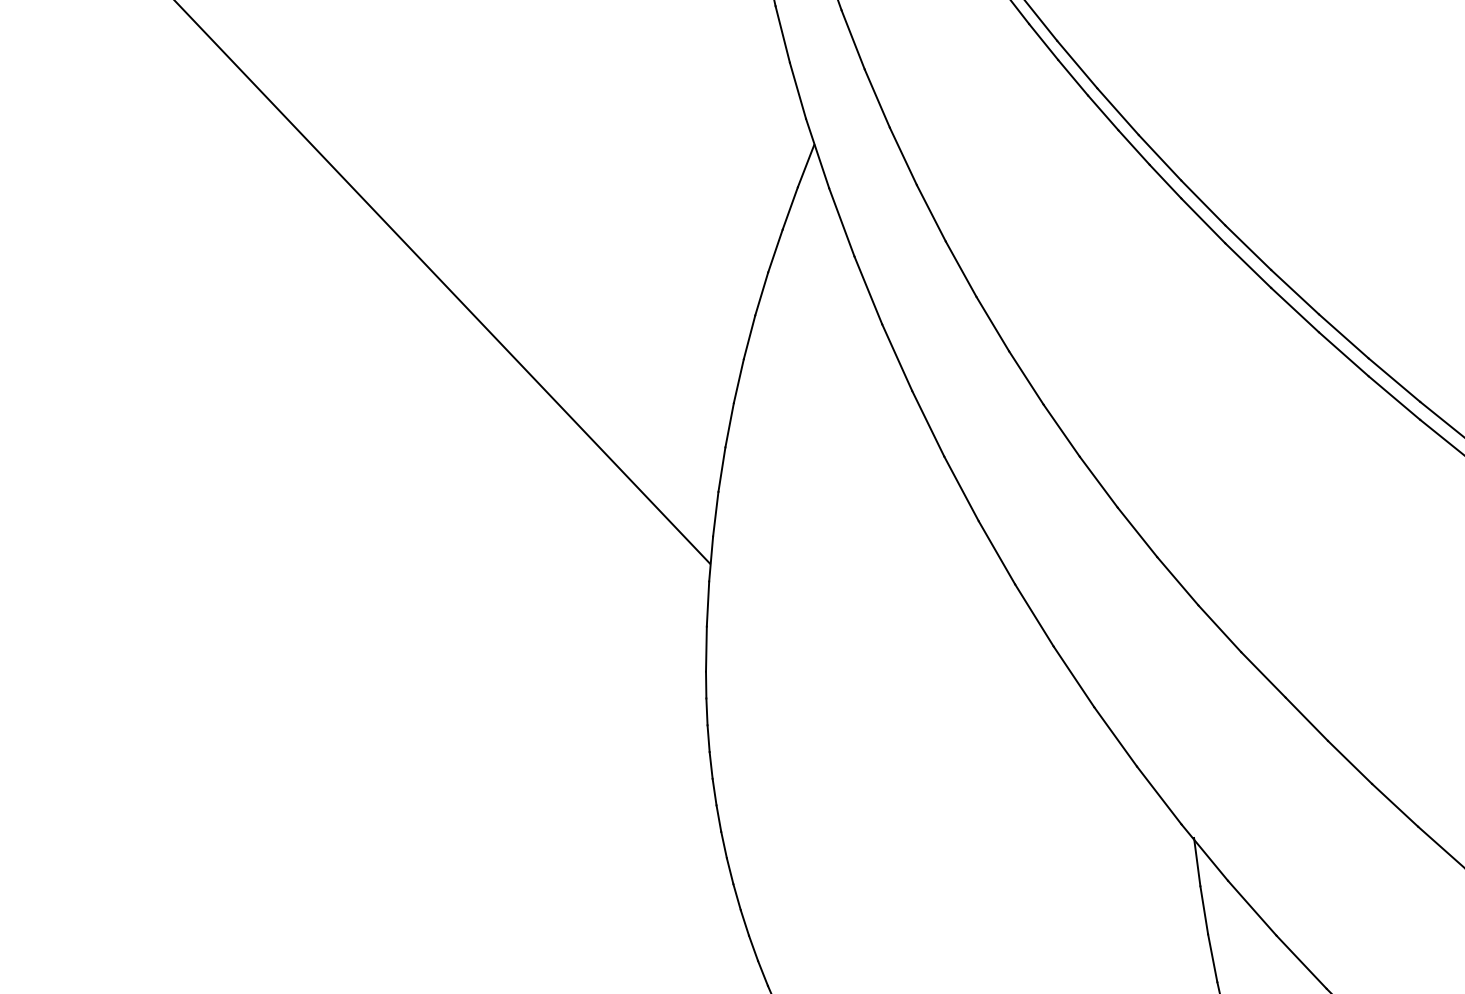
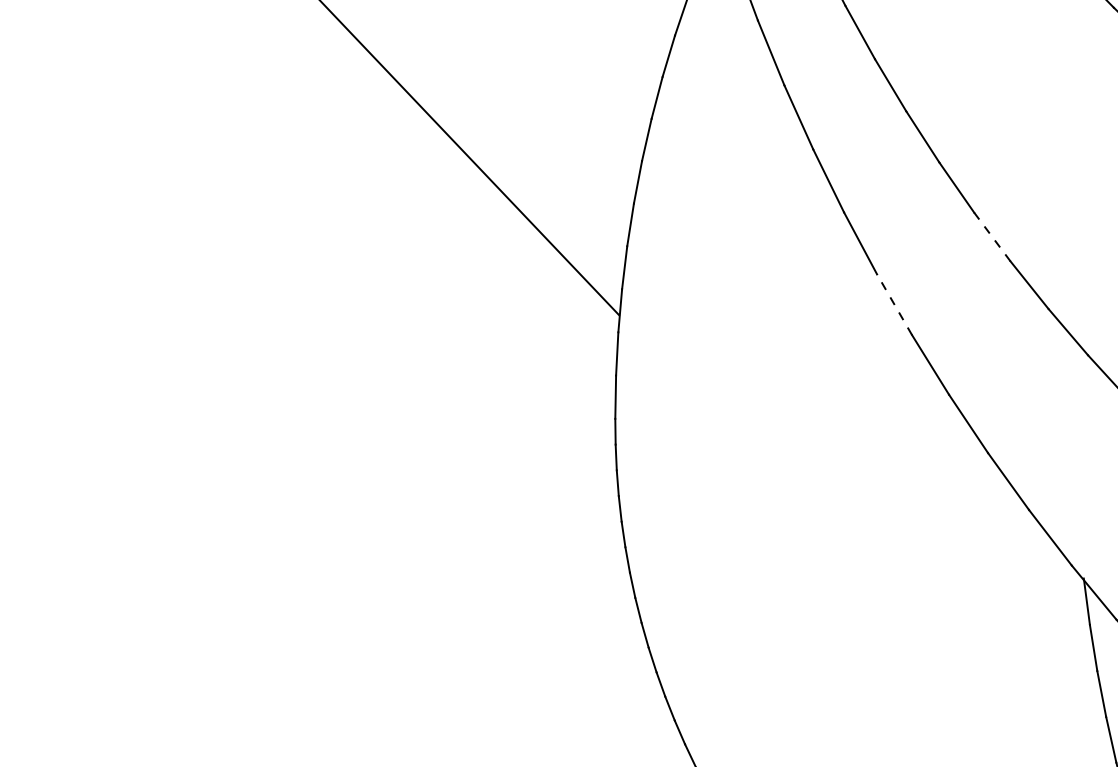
line: (1098, 482) -> (992, 237), solid -> dashed
line: (996, 552) -> (894, 304), solid -> dashed

